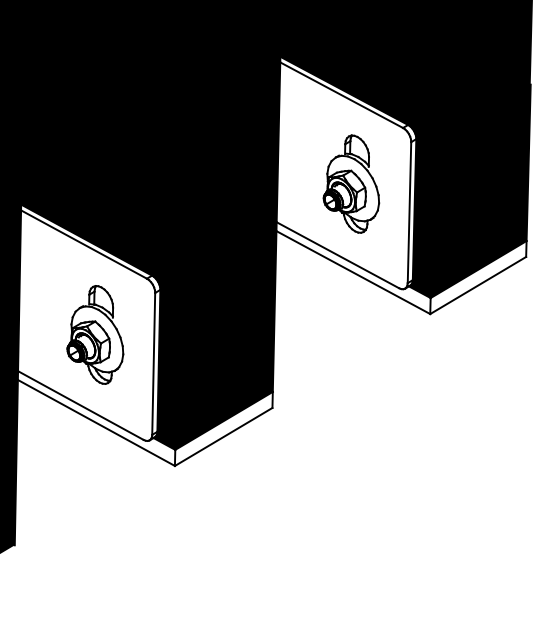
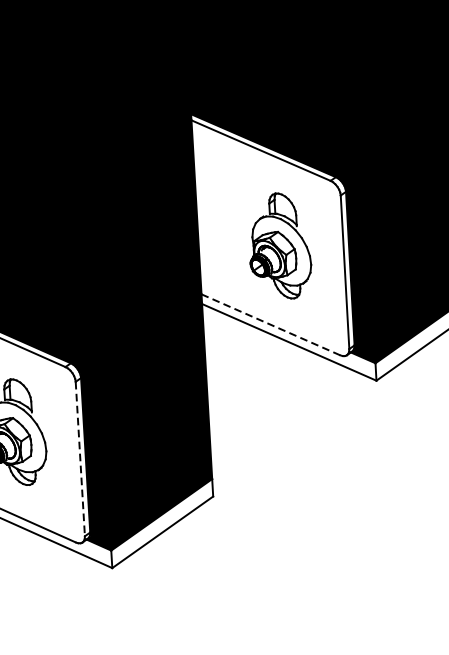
line: (337, 255) -> (270, 325), solid -> dashed
line: (153, 363) -> (80, 458), solid -> dashed

